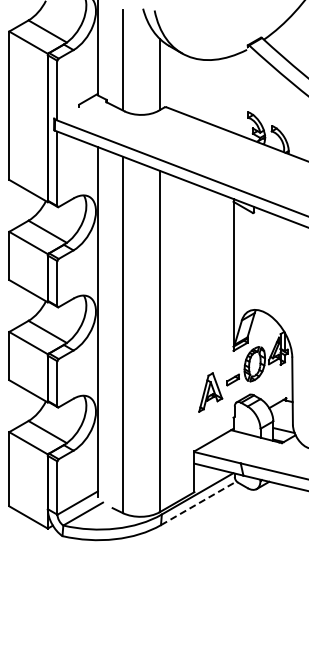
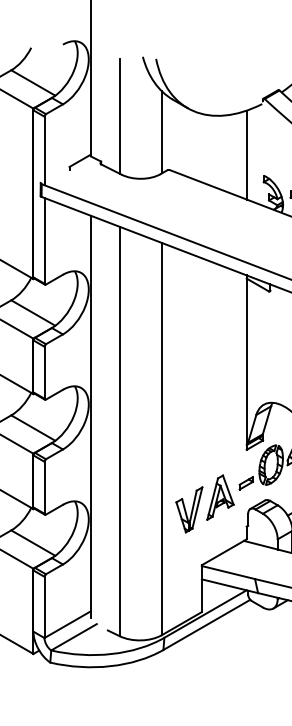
line: (233, 93) -> (246, 154), added
part: (183, 402) -> (189, 509), added
line: (198, 503) -> (206, 625), dashed -> solid

